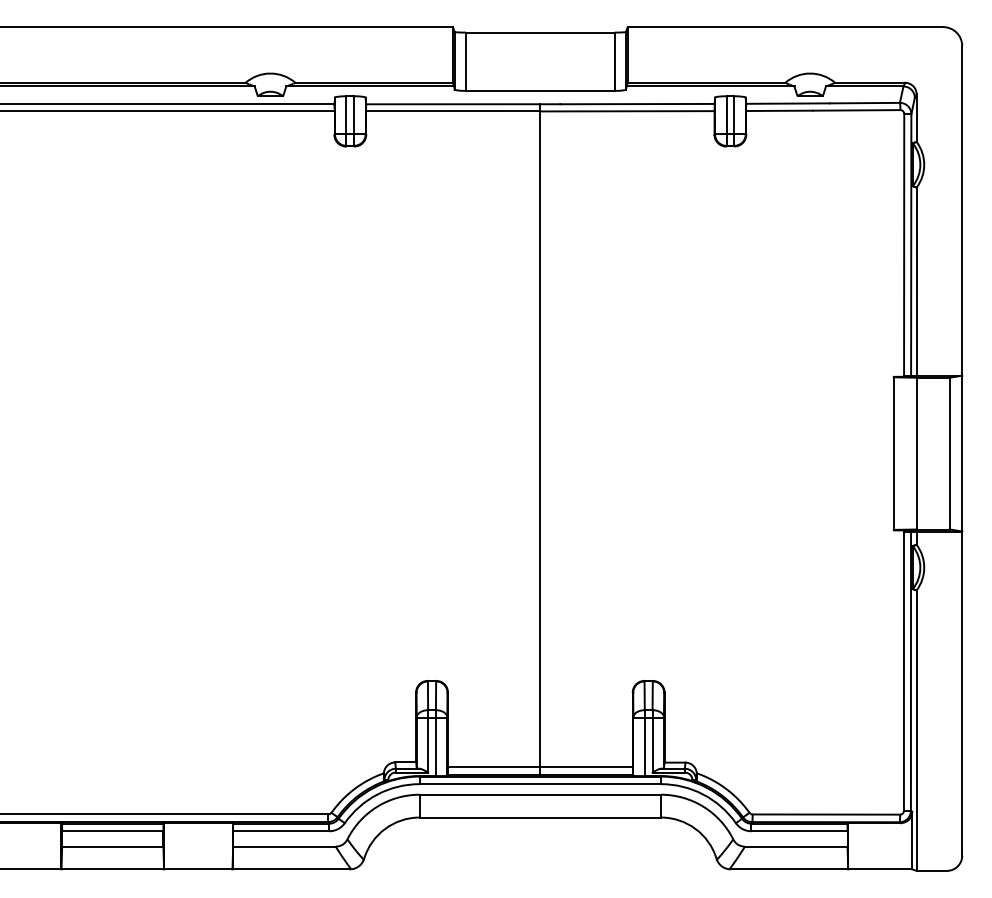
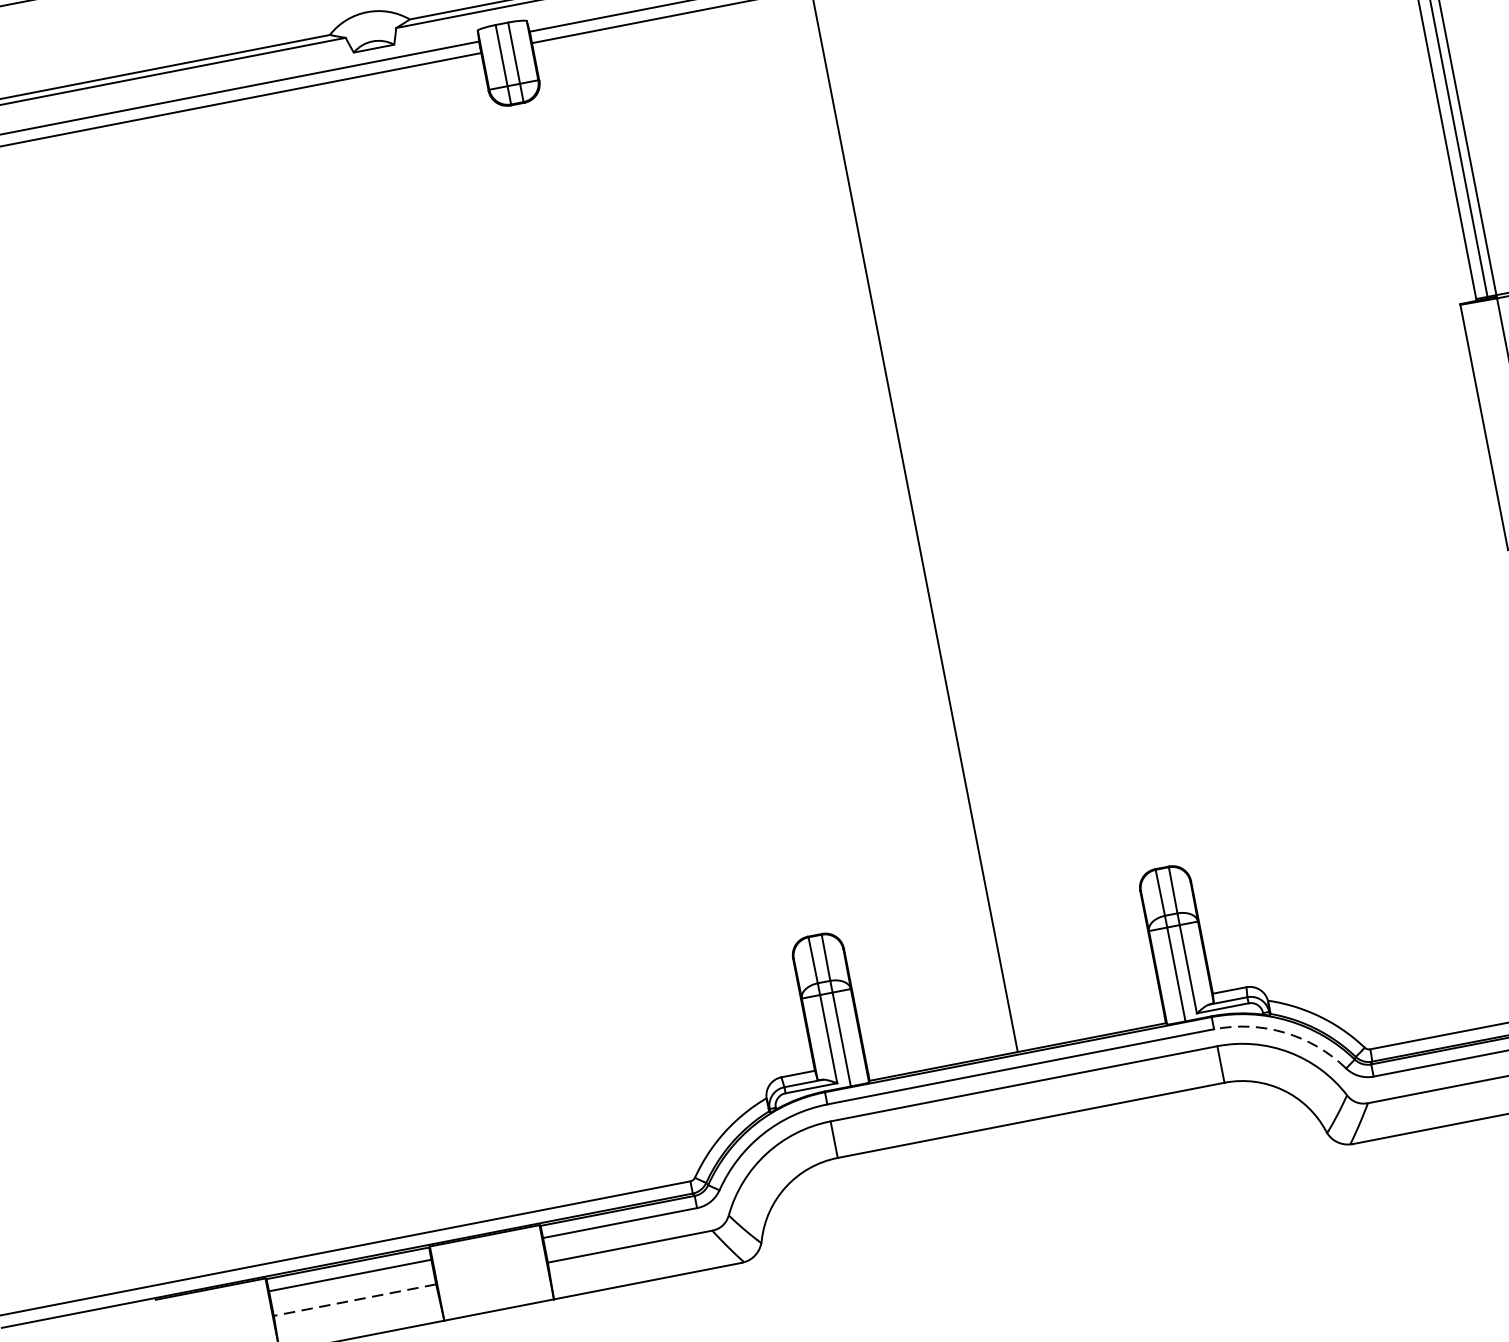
line: (539, 767) -> (1014, 1040), removed
arc: (703, 794) -> (1285, 1032), solid -> dashed
line: (112, 846) -> (354, 1300), solid -> dashed

